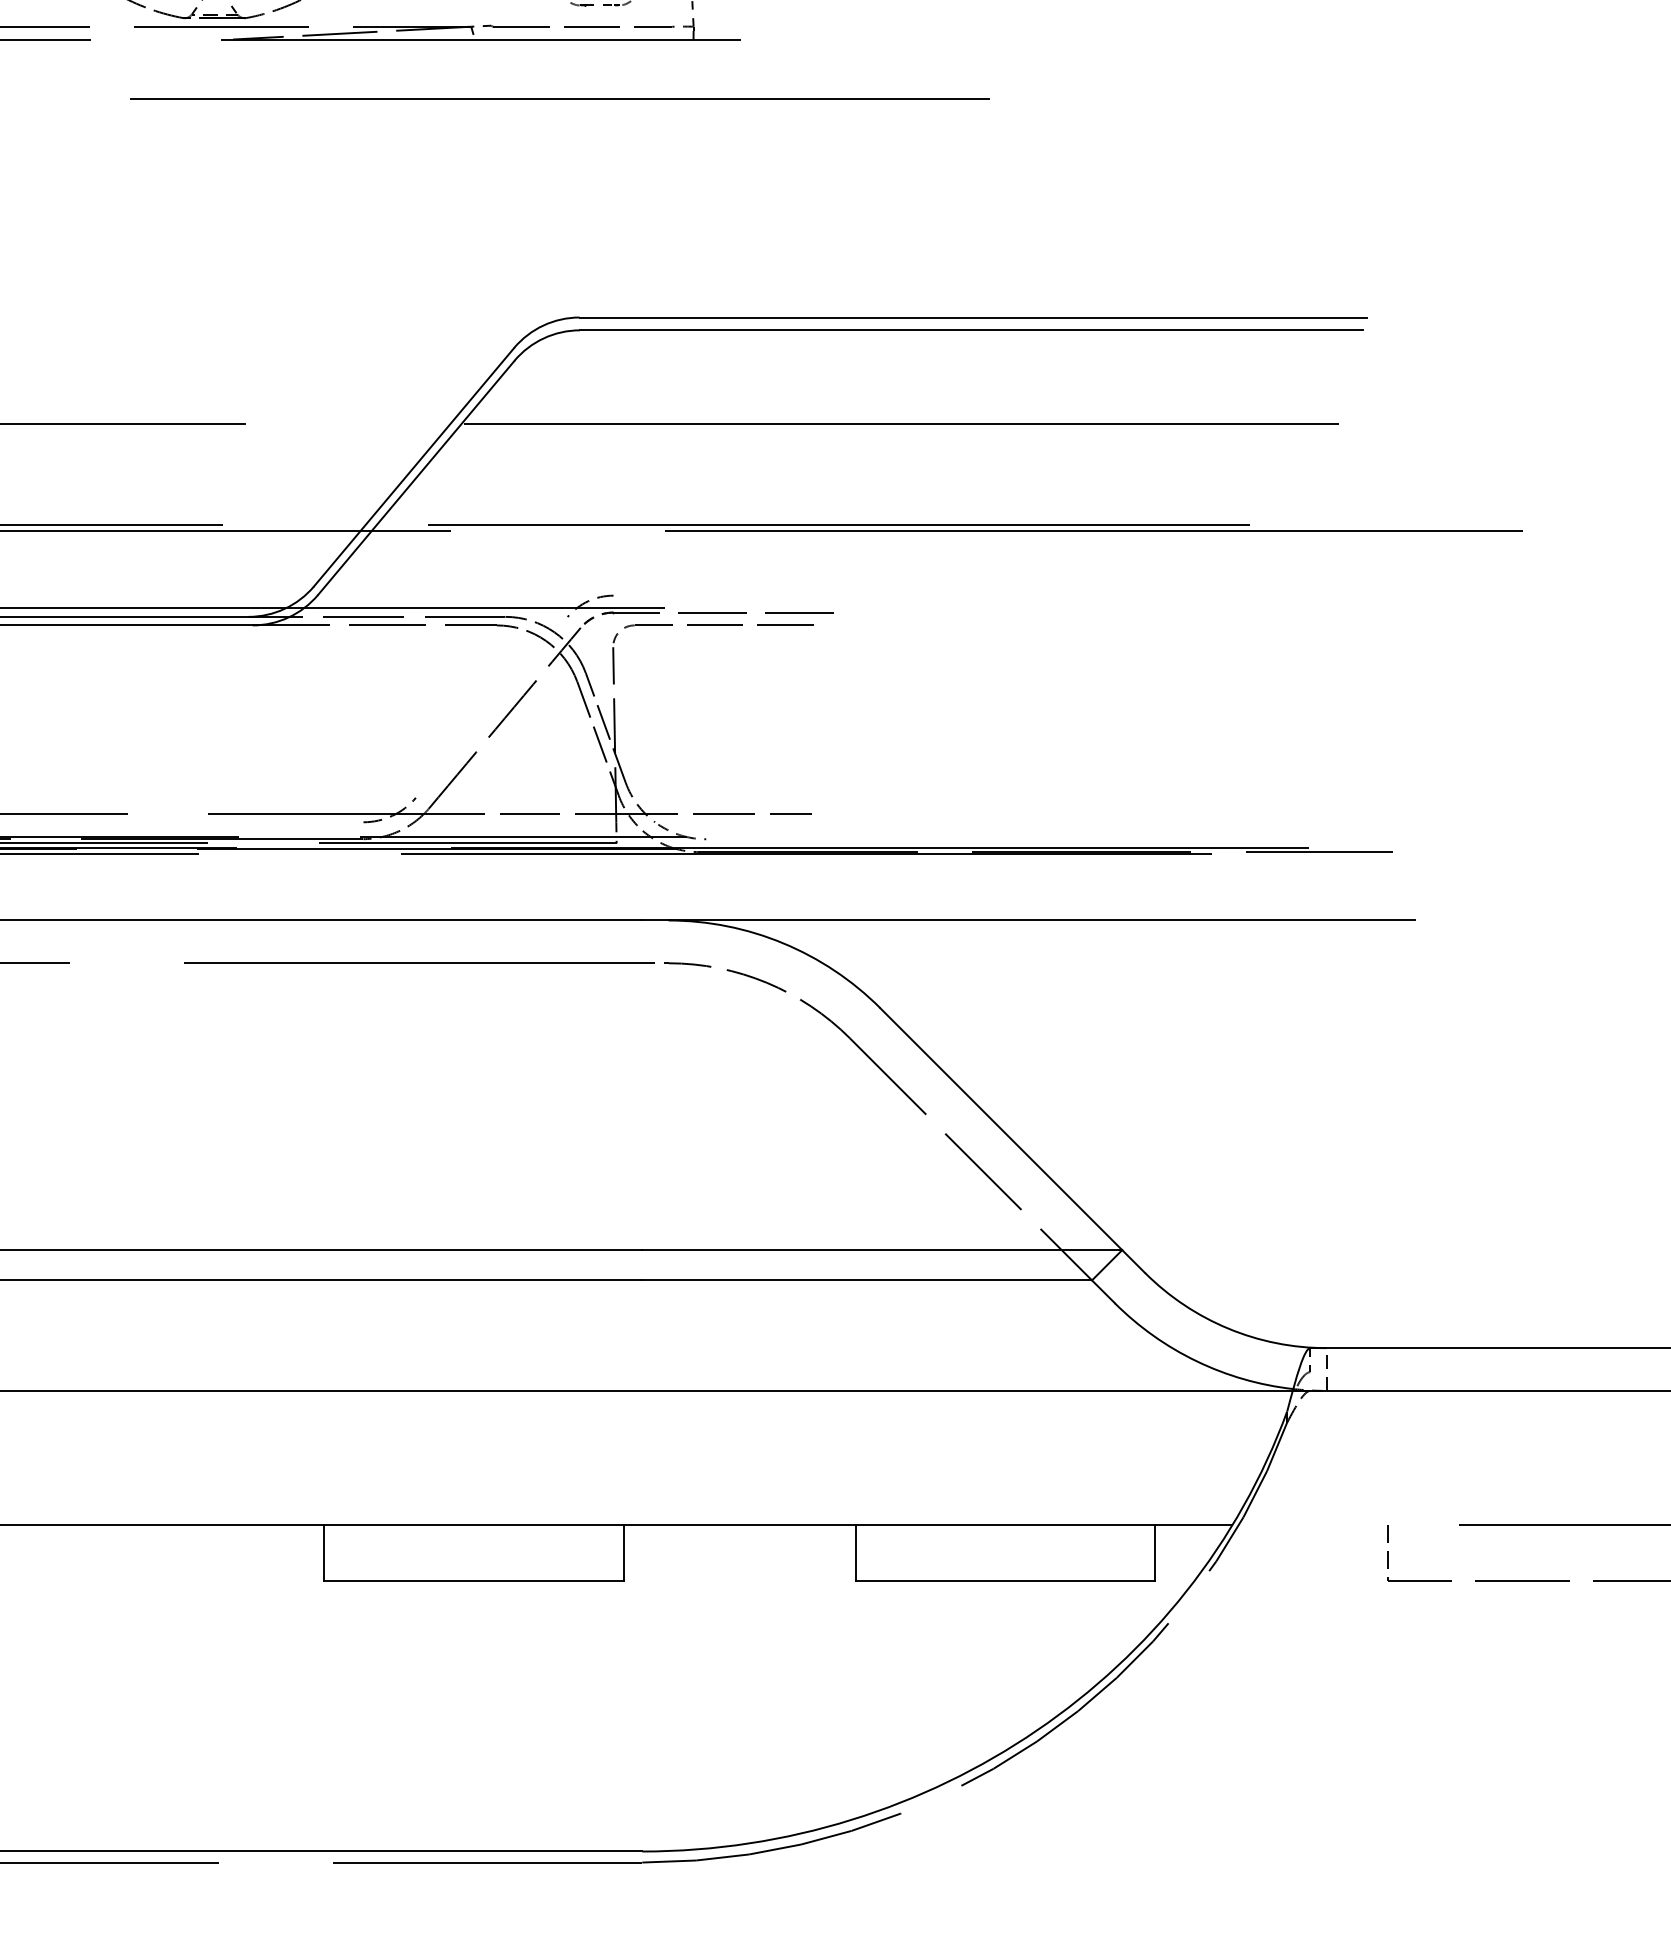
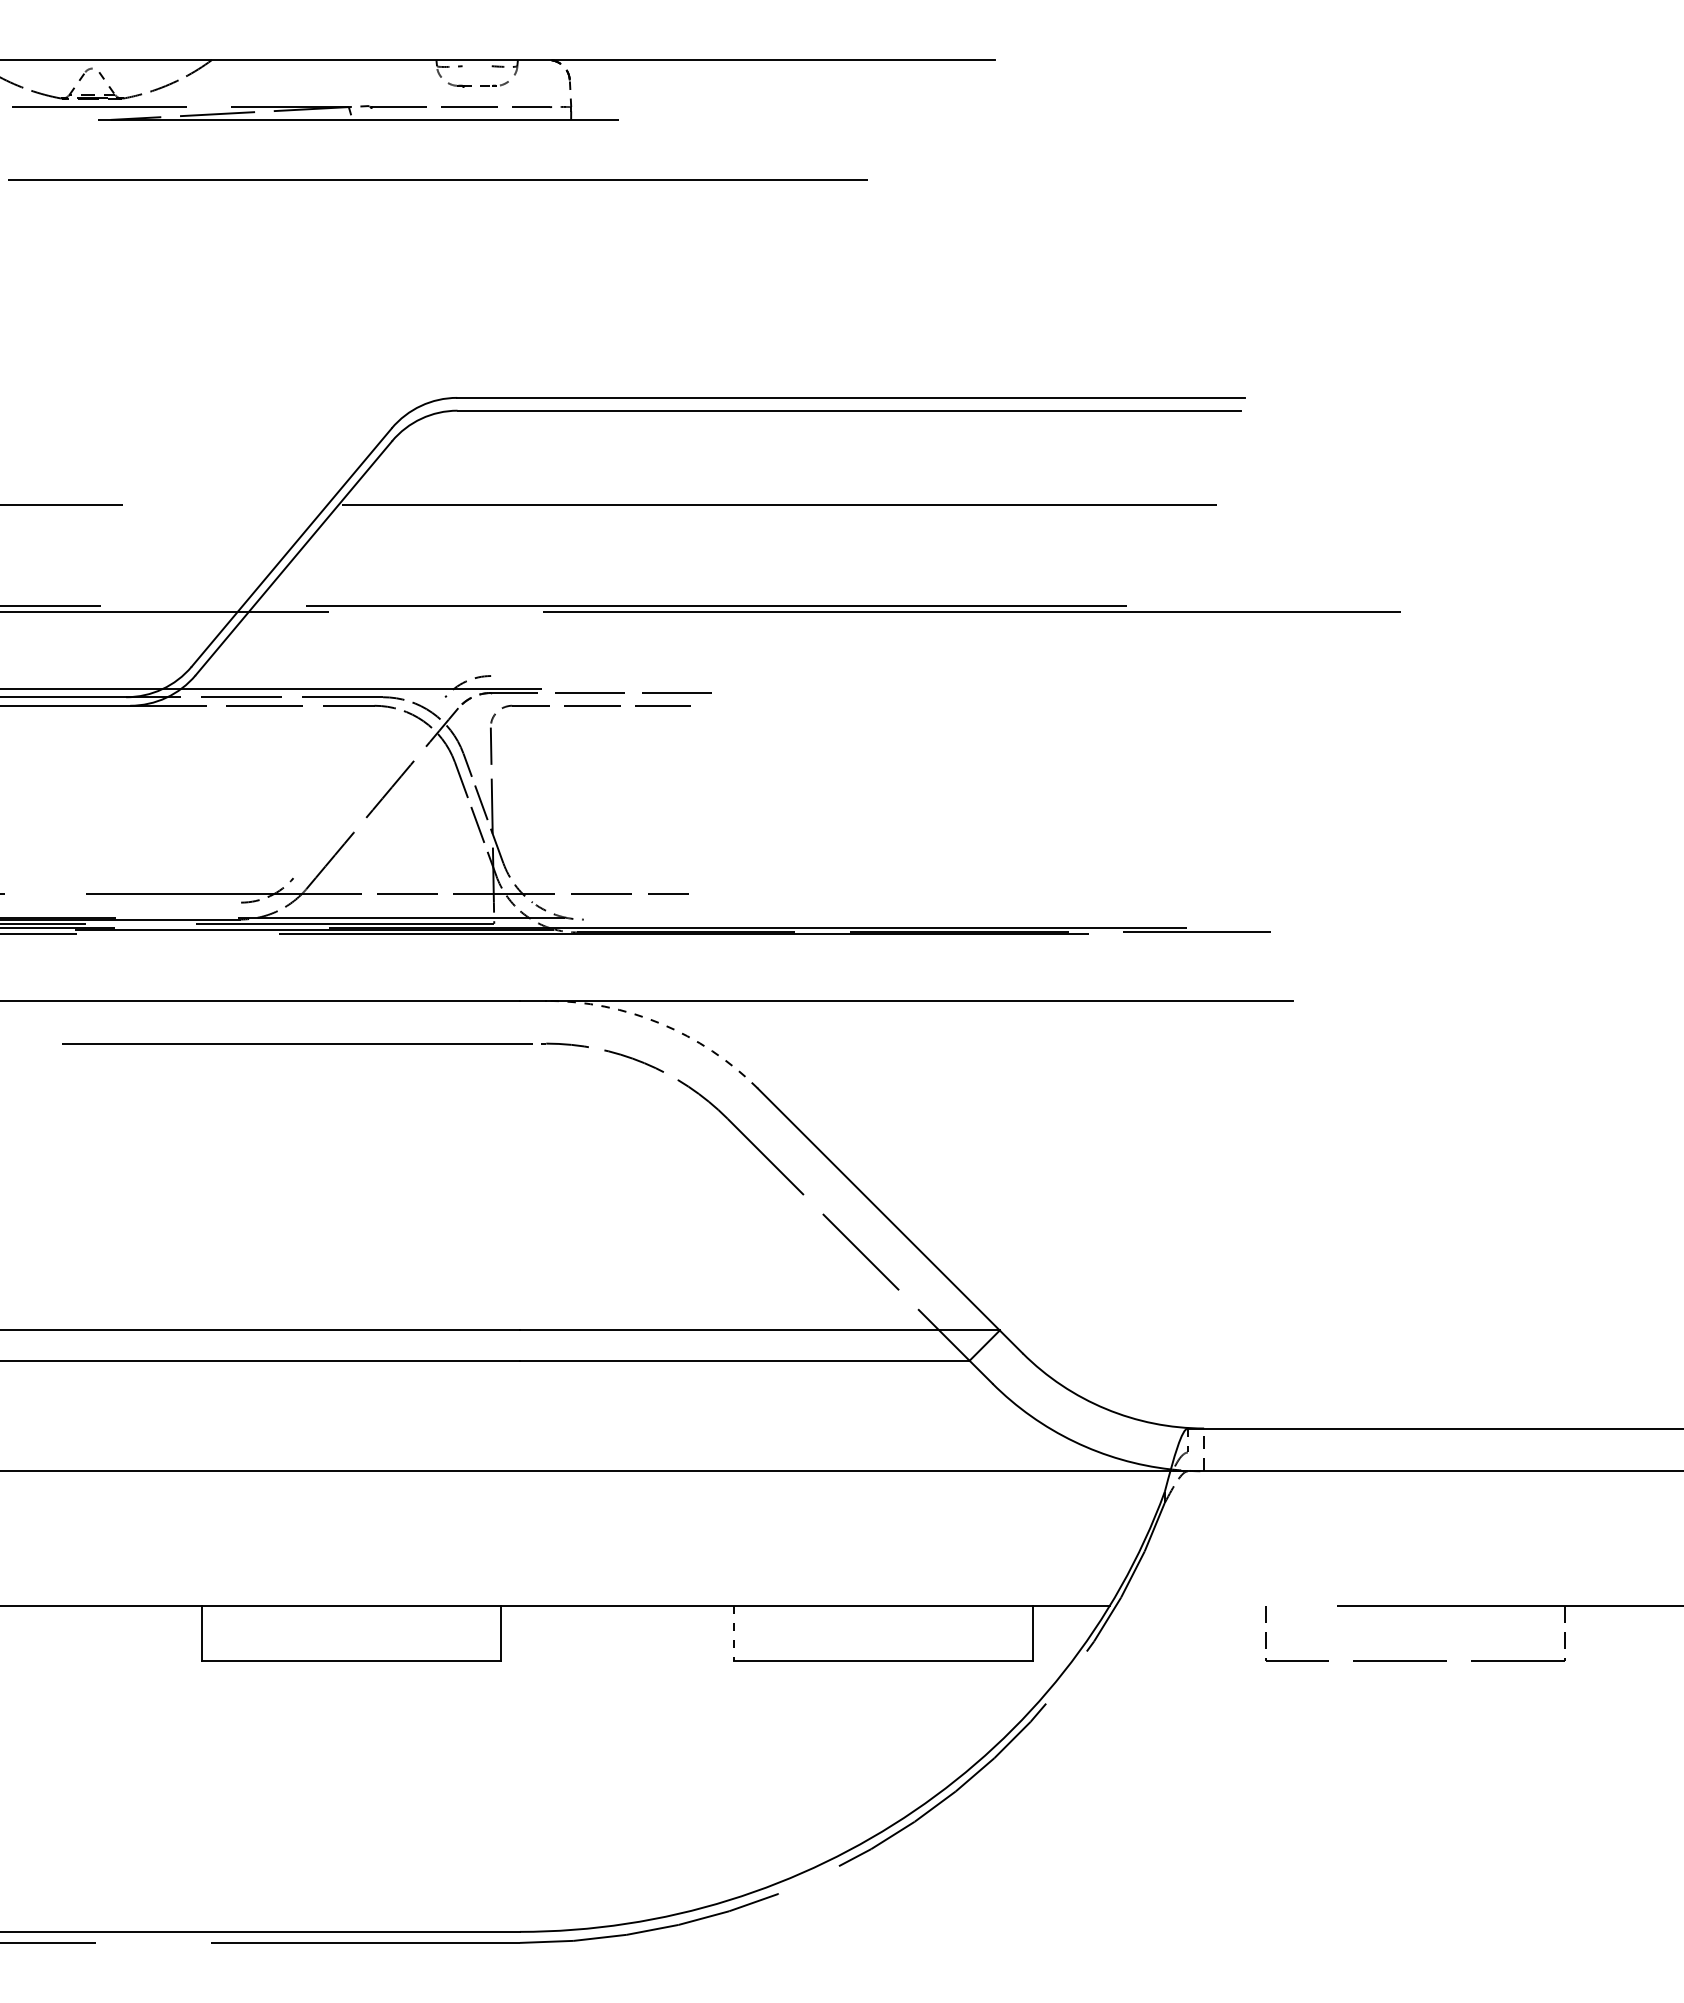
arc: (782, 943) -> (660, 1023), solid -> dashed
line: (855, 1553) -> (733, 1633), solid -> dashed

